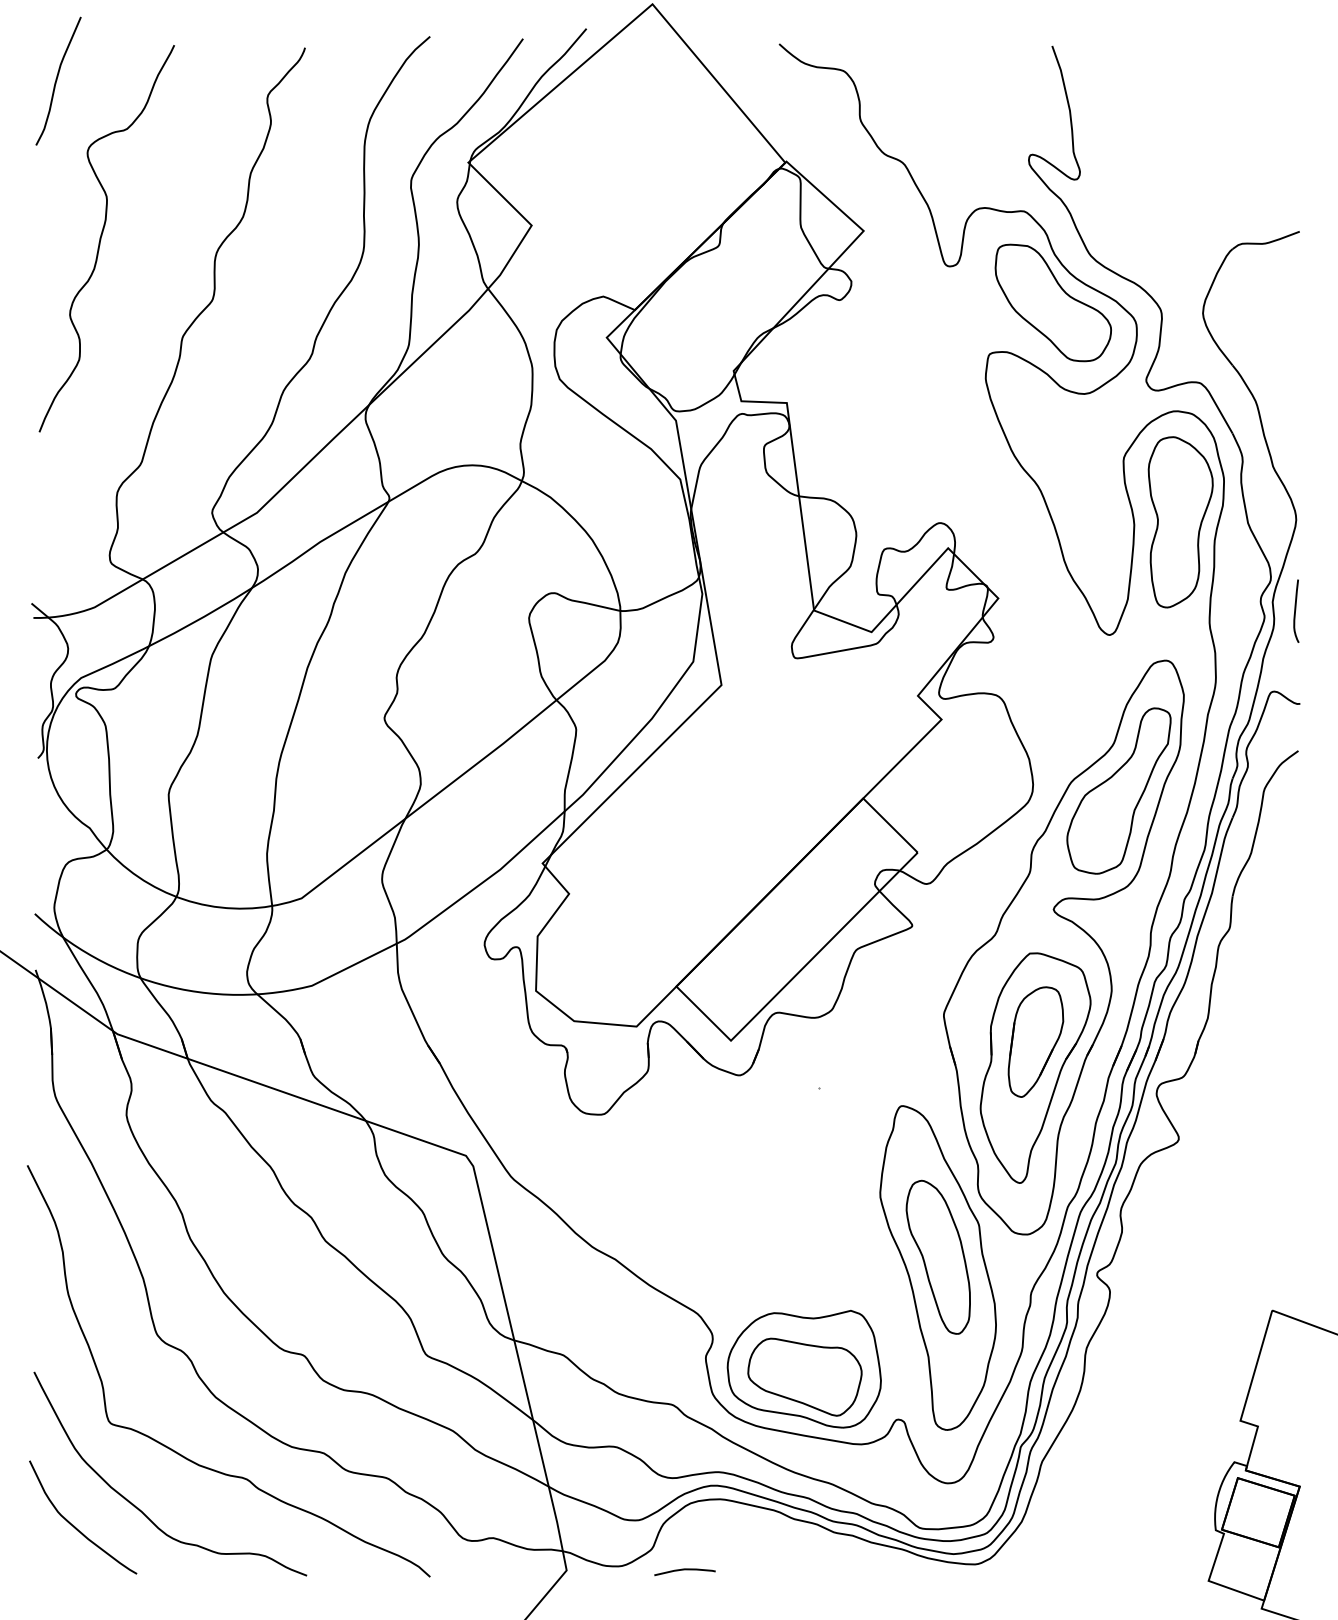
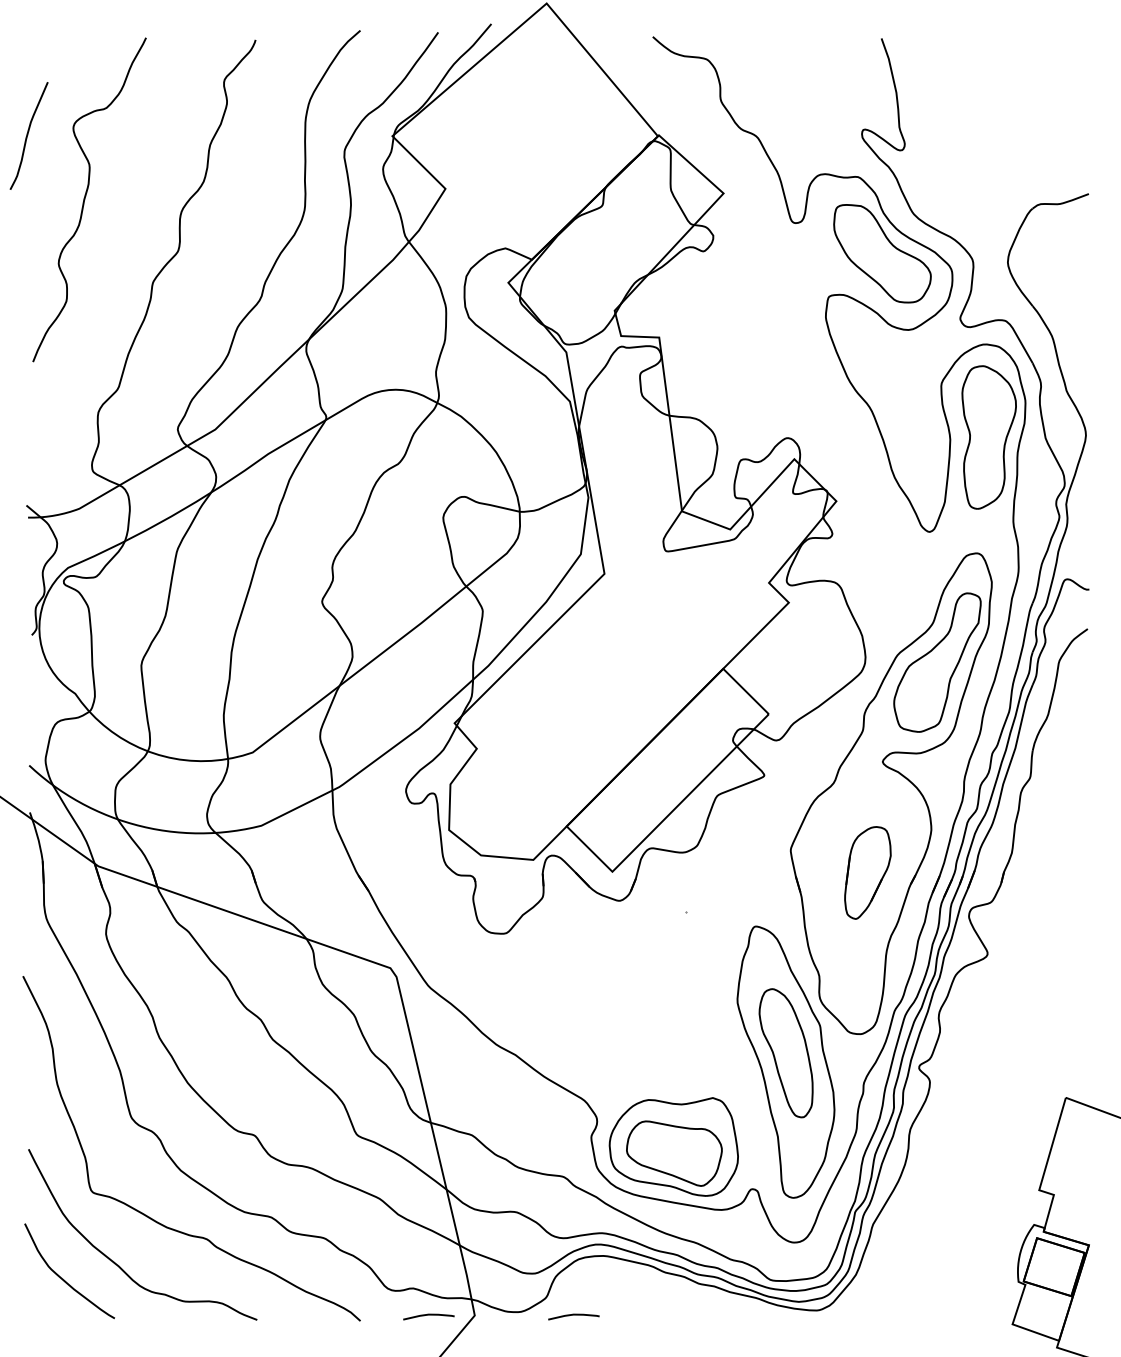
curve: (57, 80) -> (28, 135), moved
curve: (1295, 610) -> (1085, 511), removed
part: (1035, 1067) -> (867, 894), removed
curve: (511, 1570) -> (428, 1315), added

